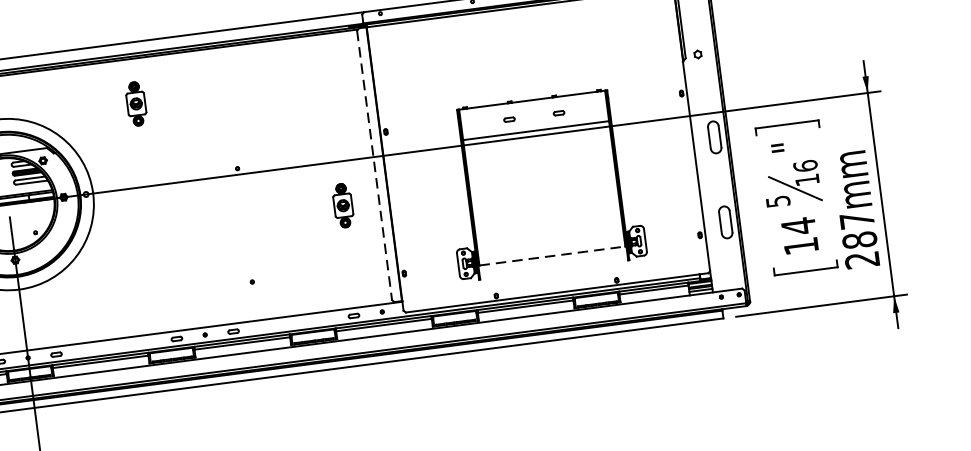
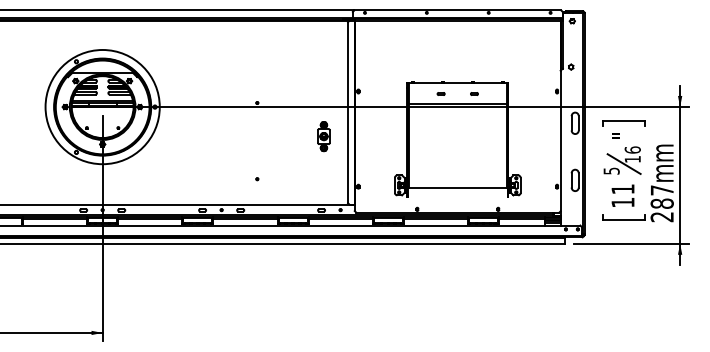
part: (135, 103) -> (195, 51), removed
line: (375, 165) -> (348, 112), dashed -> solid
text: (797, 225) -> (622, 188), 14 -> 11
line: (553, 255) -> (458, 187), dashed -> solid

